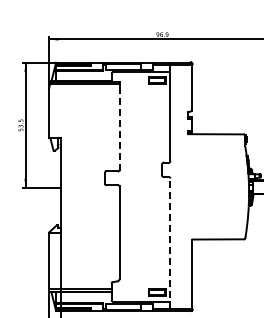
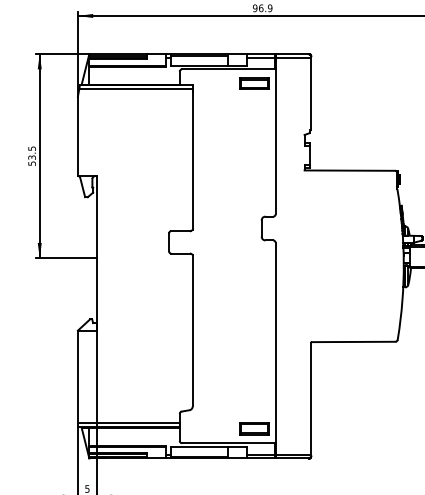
line: (119, 127) -> (192, 159), dashed -> solid
line: (170, 243) -> (275, 348), dashed -> solid

